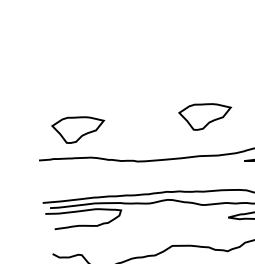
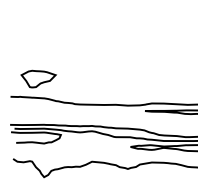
part: (205, 115) -> (122, 78), removed

